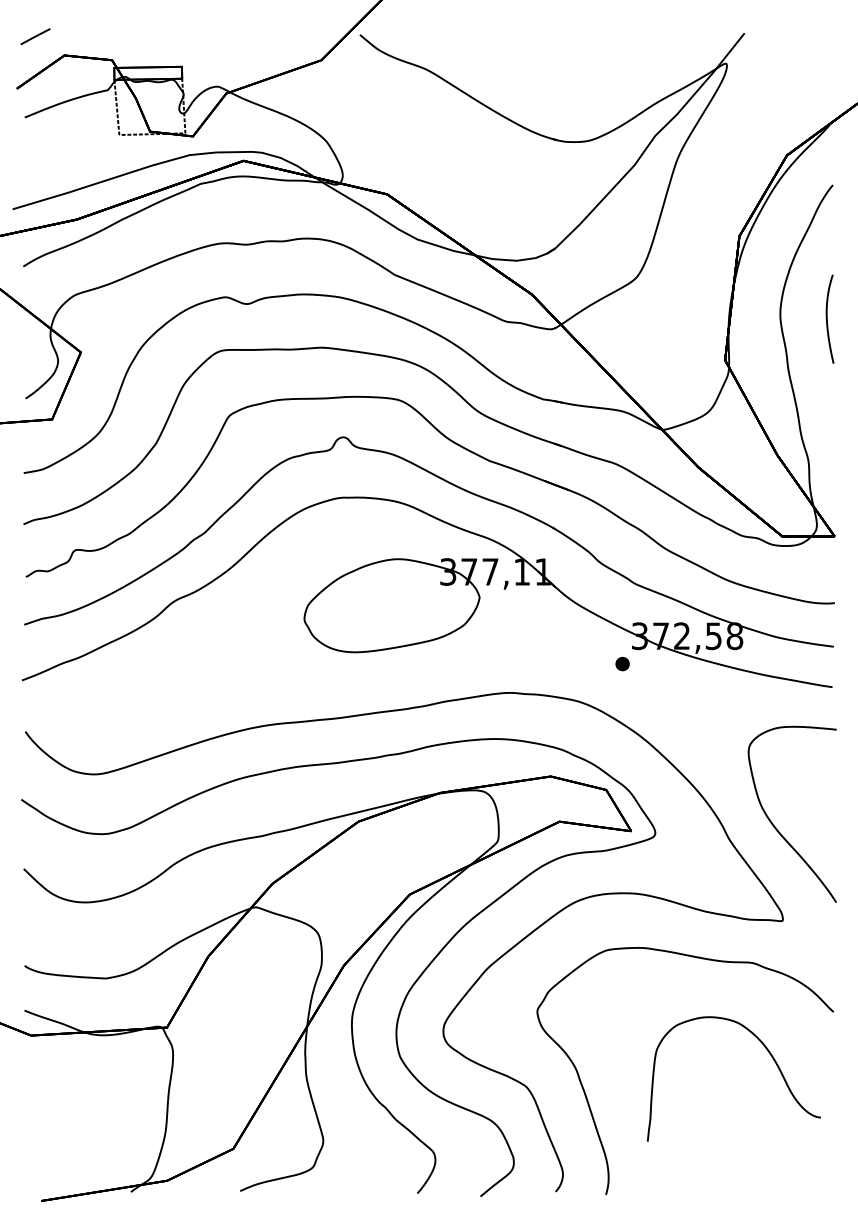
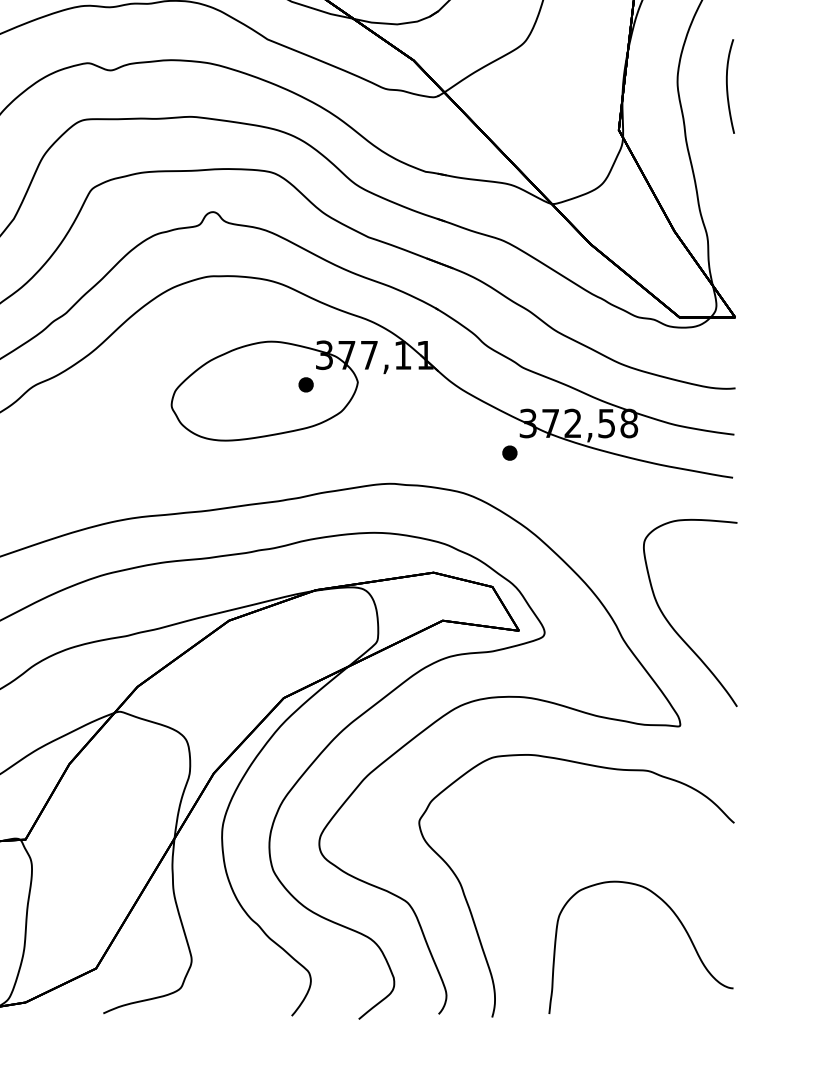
part: (430, 599) -> (305, 384), added
curve: (769, 1054) -> (678, 921), moved

